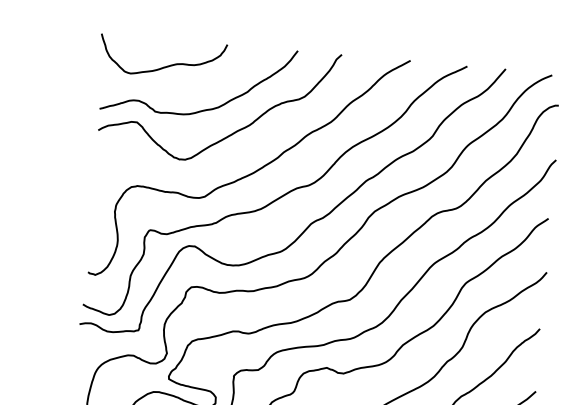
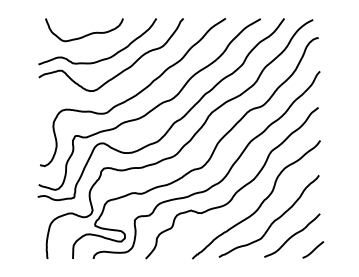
curve: (165, 65) -> (86, 34), moved

